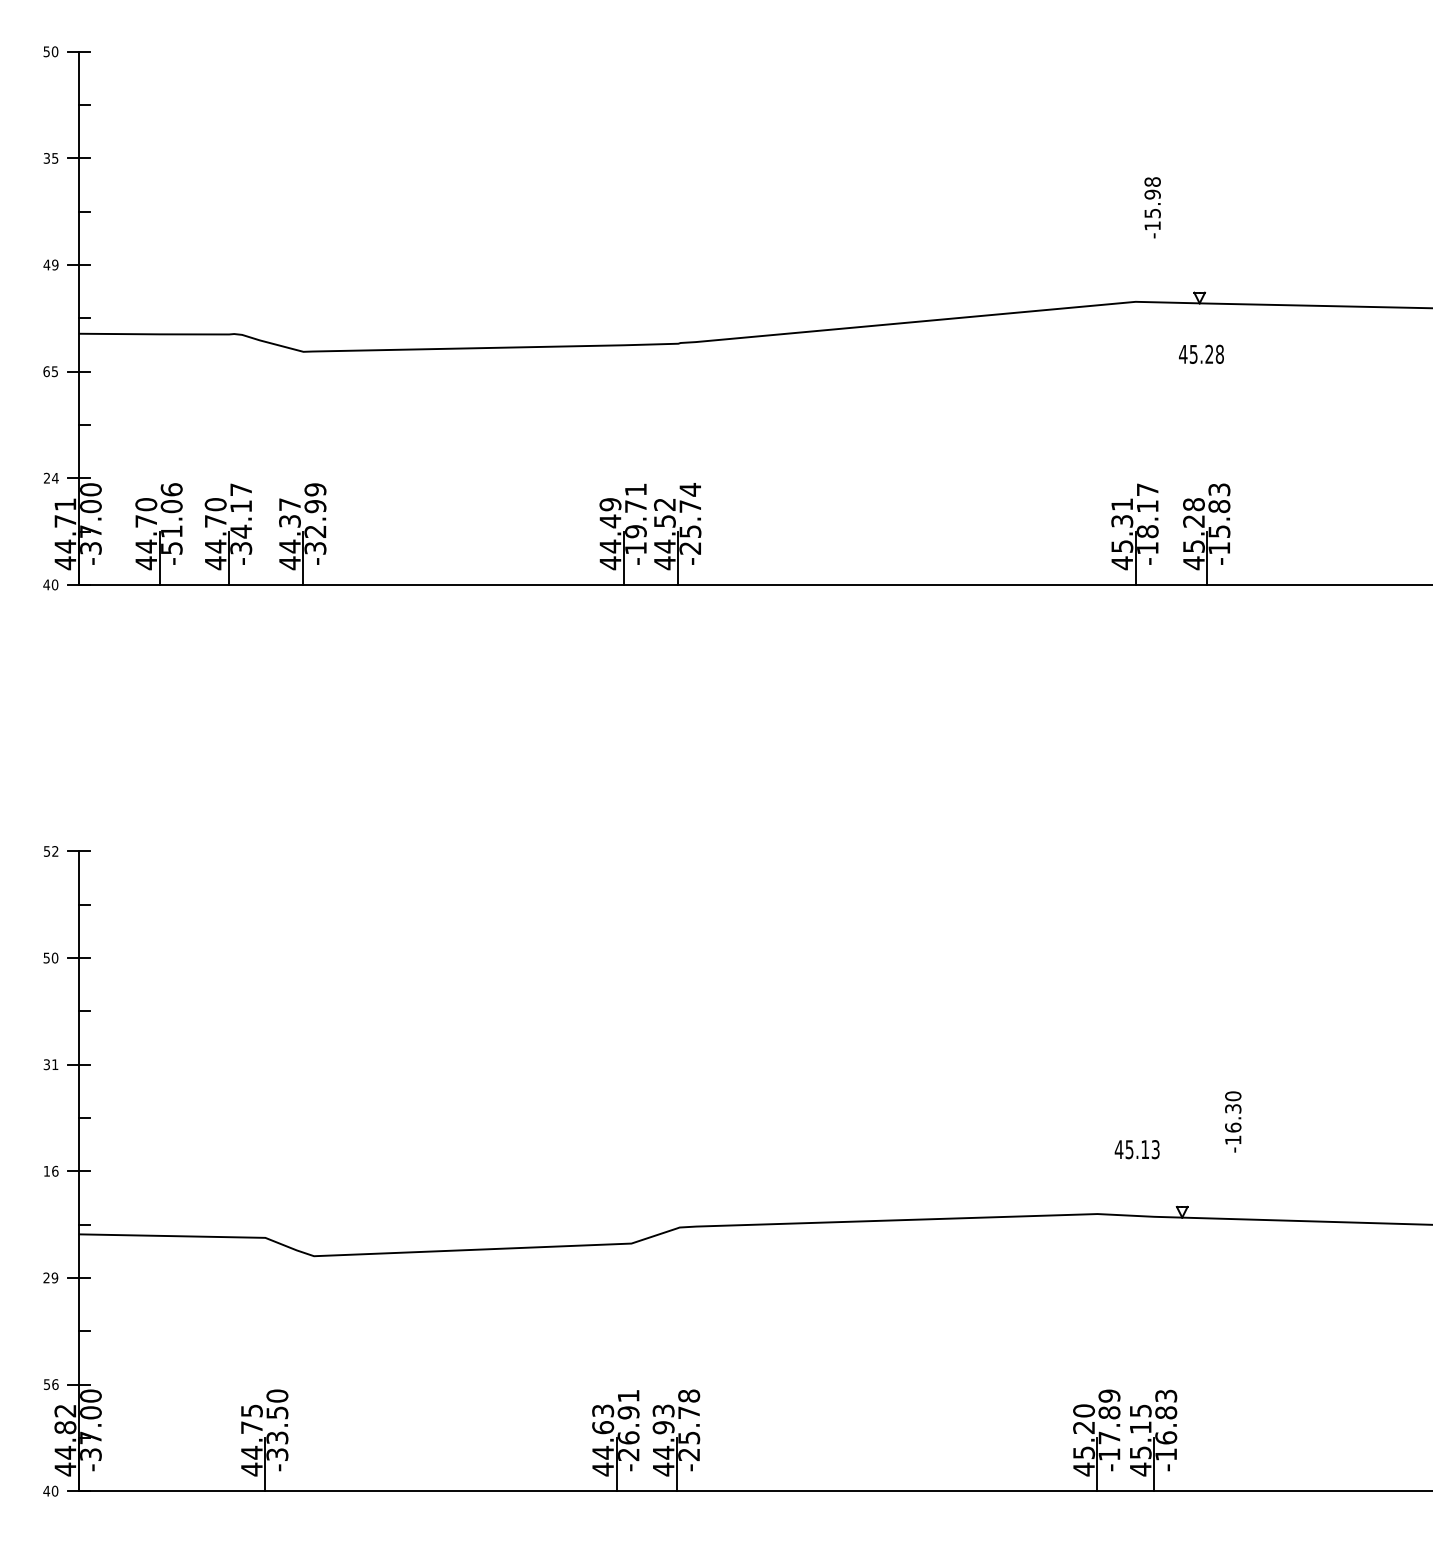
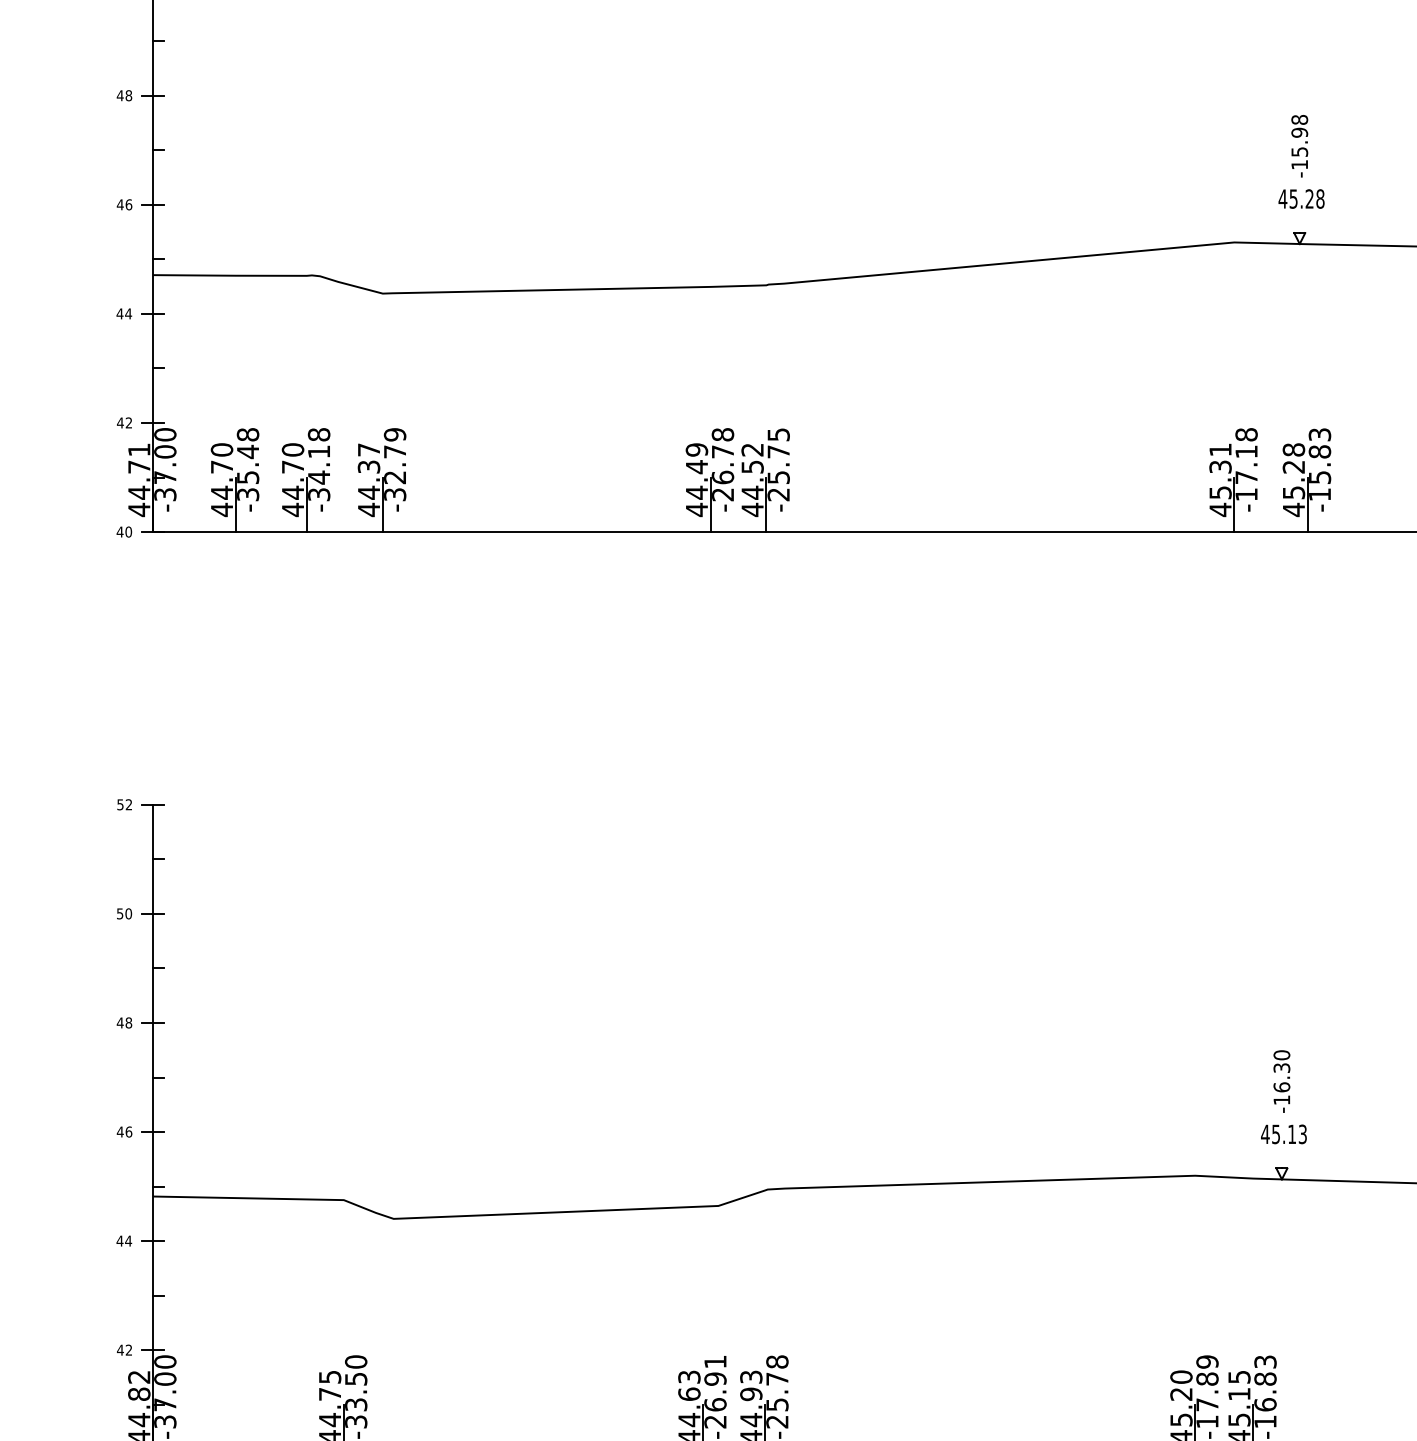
text: (50, 158) -> (124, 95), 35 -> 48
text: (1152, 207) -> (1299, 145), moved
text: (55, 264) -> (129, 204), 49 -> 46
text: (1201, 353) -> (1301, 198), moved
text: (50, 371) -> (124, 313), 65 -> 44
text: (50, 477) -> (124, 422), 24 -> 42
text: (241, 489) -> (319, 434), -34.17 -> -34.18
text: (690, 489) -> (778, 434), -25.74 -> -25.75
text: (315, 506) -> (395, 451), -32.99 -> -32.79
text: (1147, 510) -> (1246, 455), -18.17 -> -17.18
text: (171, 518) -> (247, 464), -51.06 -> -35.48
text: (635, 518) -> (722, 464), -19.71 -> -26.78
text: (50, 1064) -> (124, 1022), 31 -> 48
text: (1233, 1121) -> (1282, 1081), moved
text: (1136, 1149) -> (1283, 1134), moved
text: (46, 1171) -> (119, 1132), 16 -> 46
text: (50, 1277) -> (124, 1240), 29 -> 44
text: (50, 1384) -> (124, 1350), 56 -> 42

